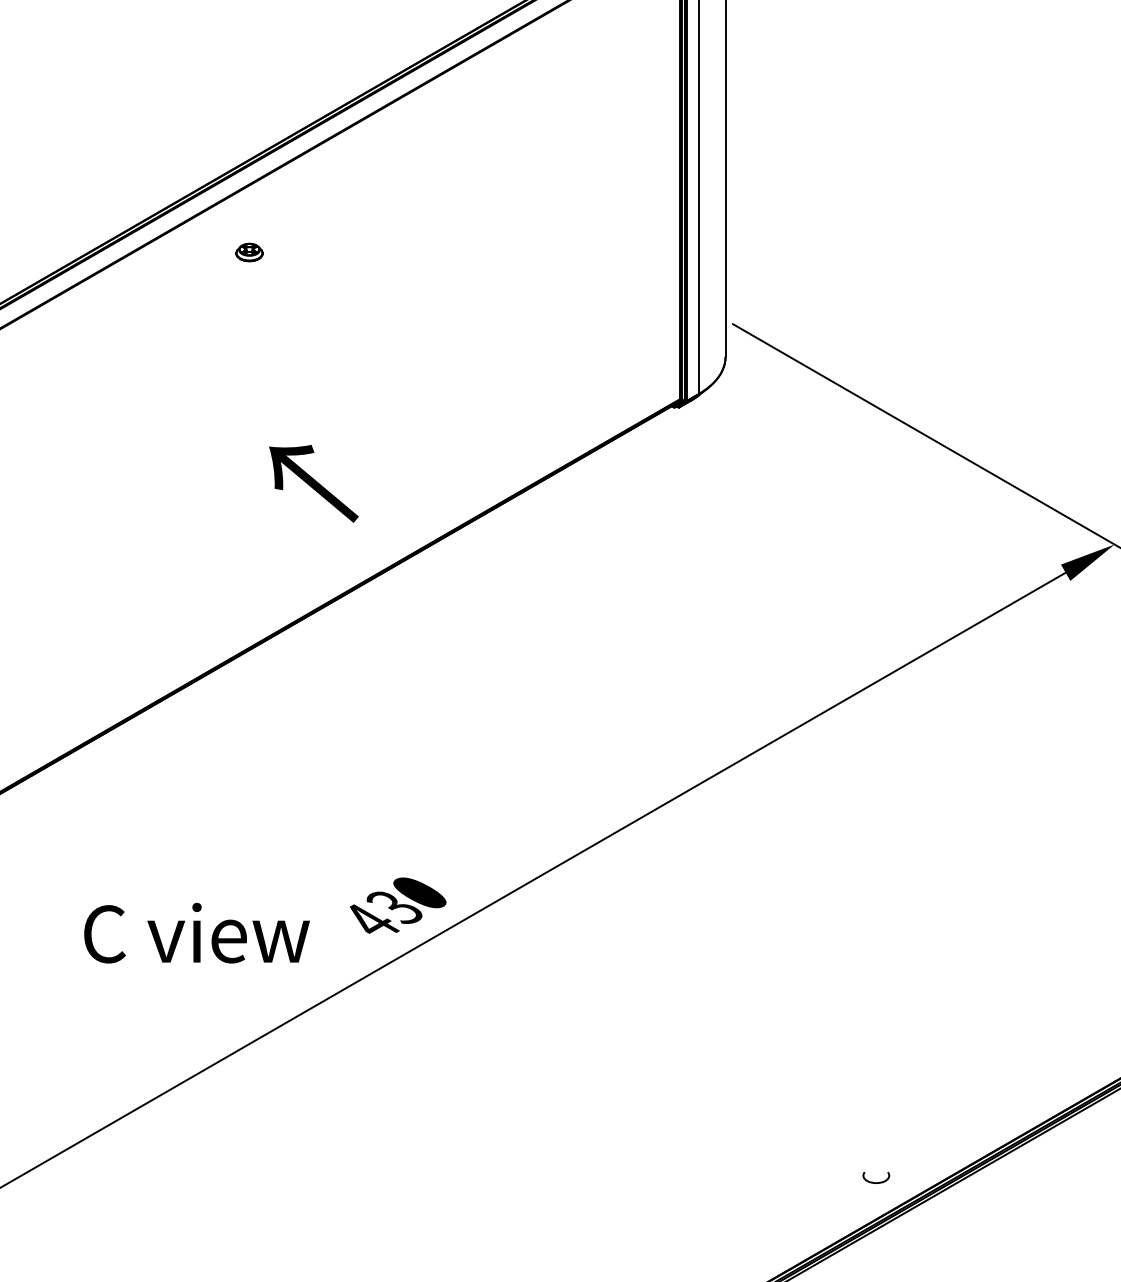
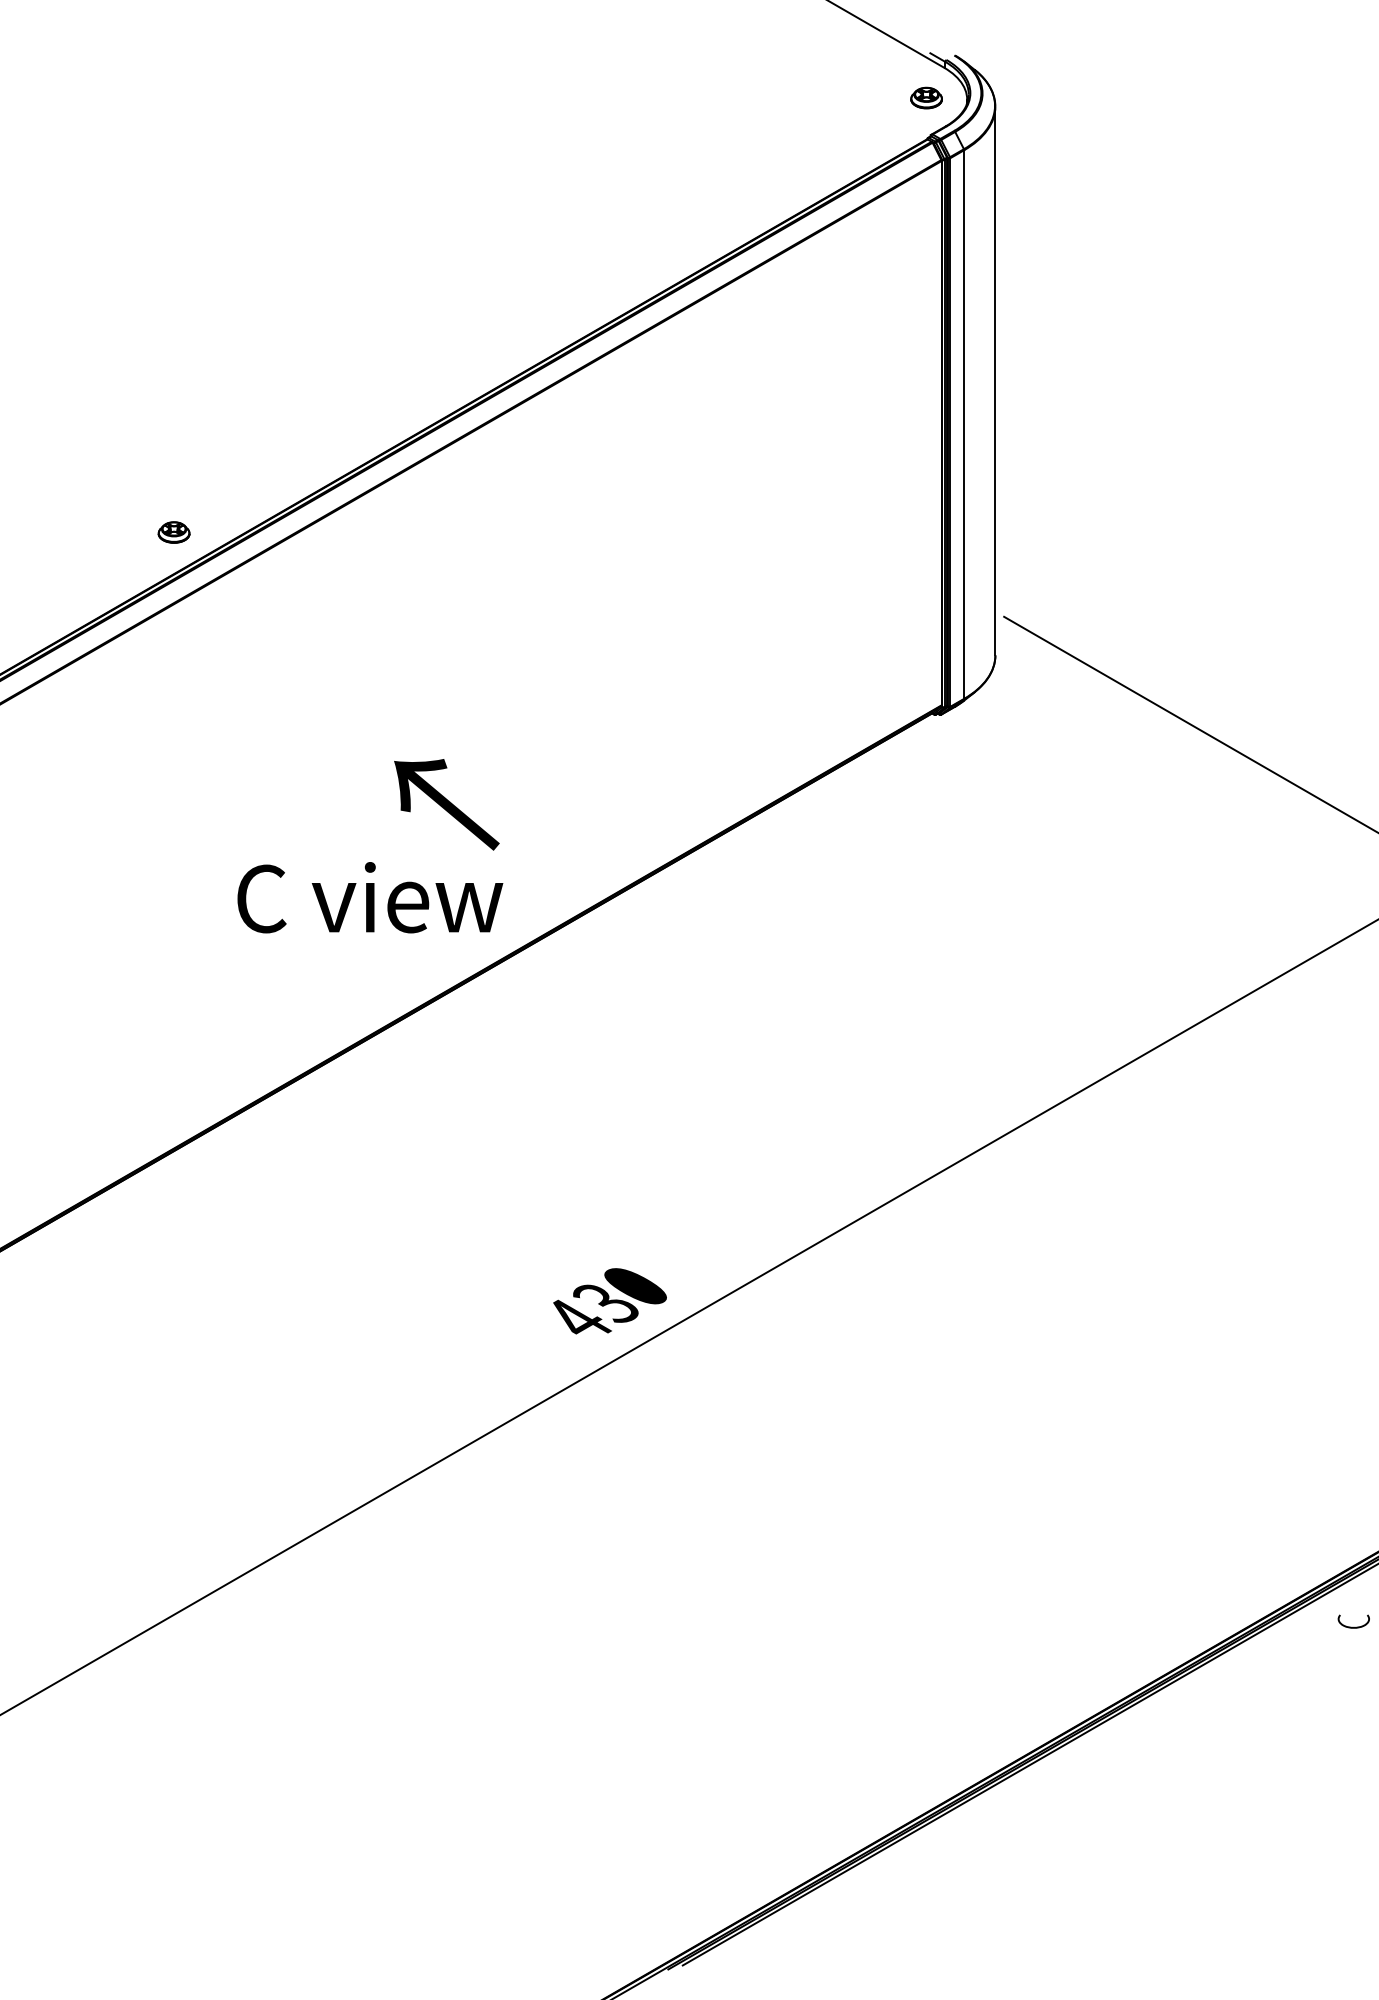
part: (249, 252) -> (173, 532), moved
text: (313, 483) -> (446, 804), moved
text: (197, 933) -> (370, 897), moved
curve: (876, 1181) -> (1353, 1626), moved

